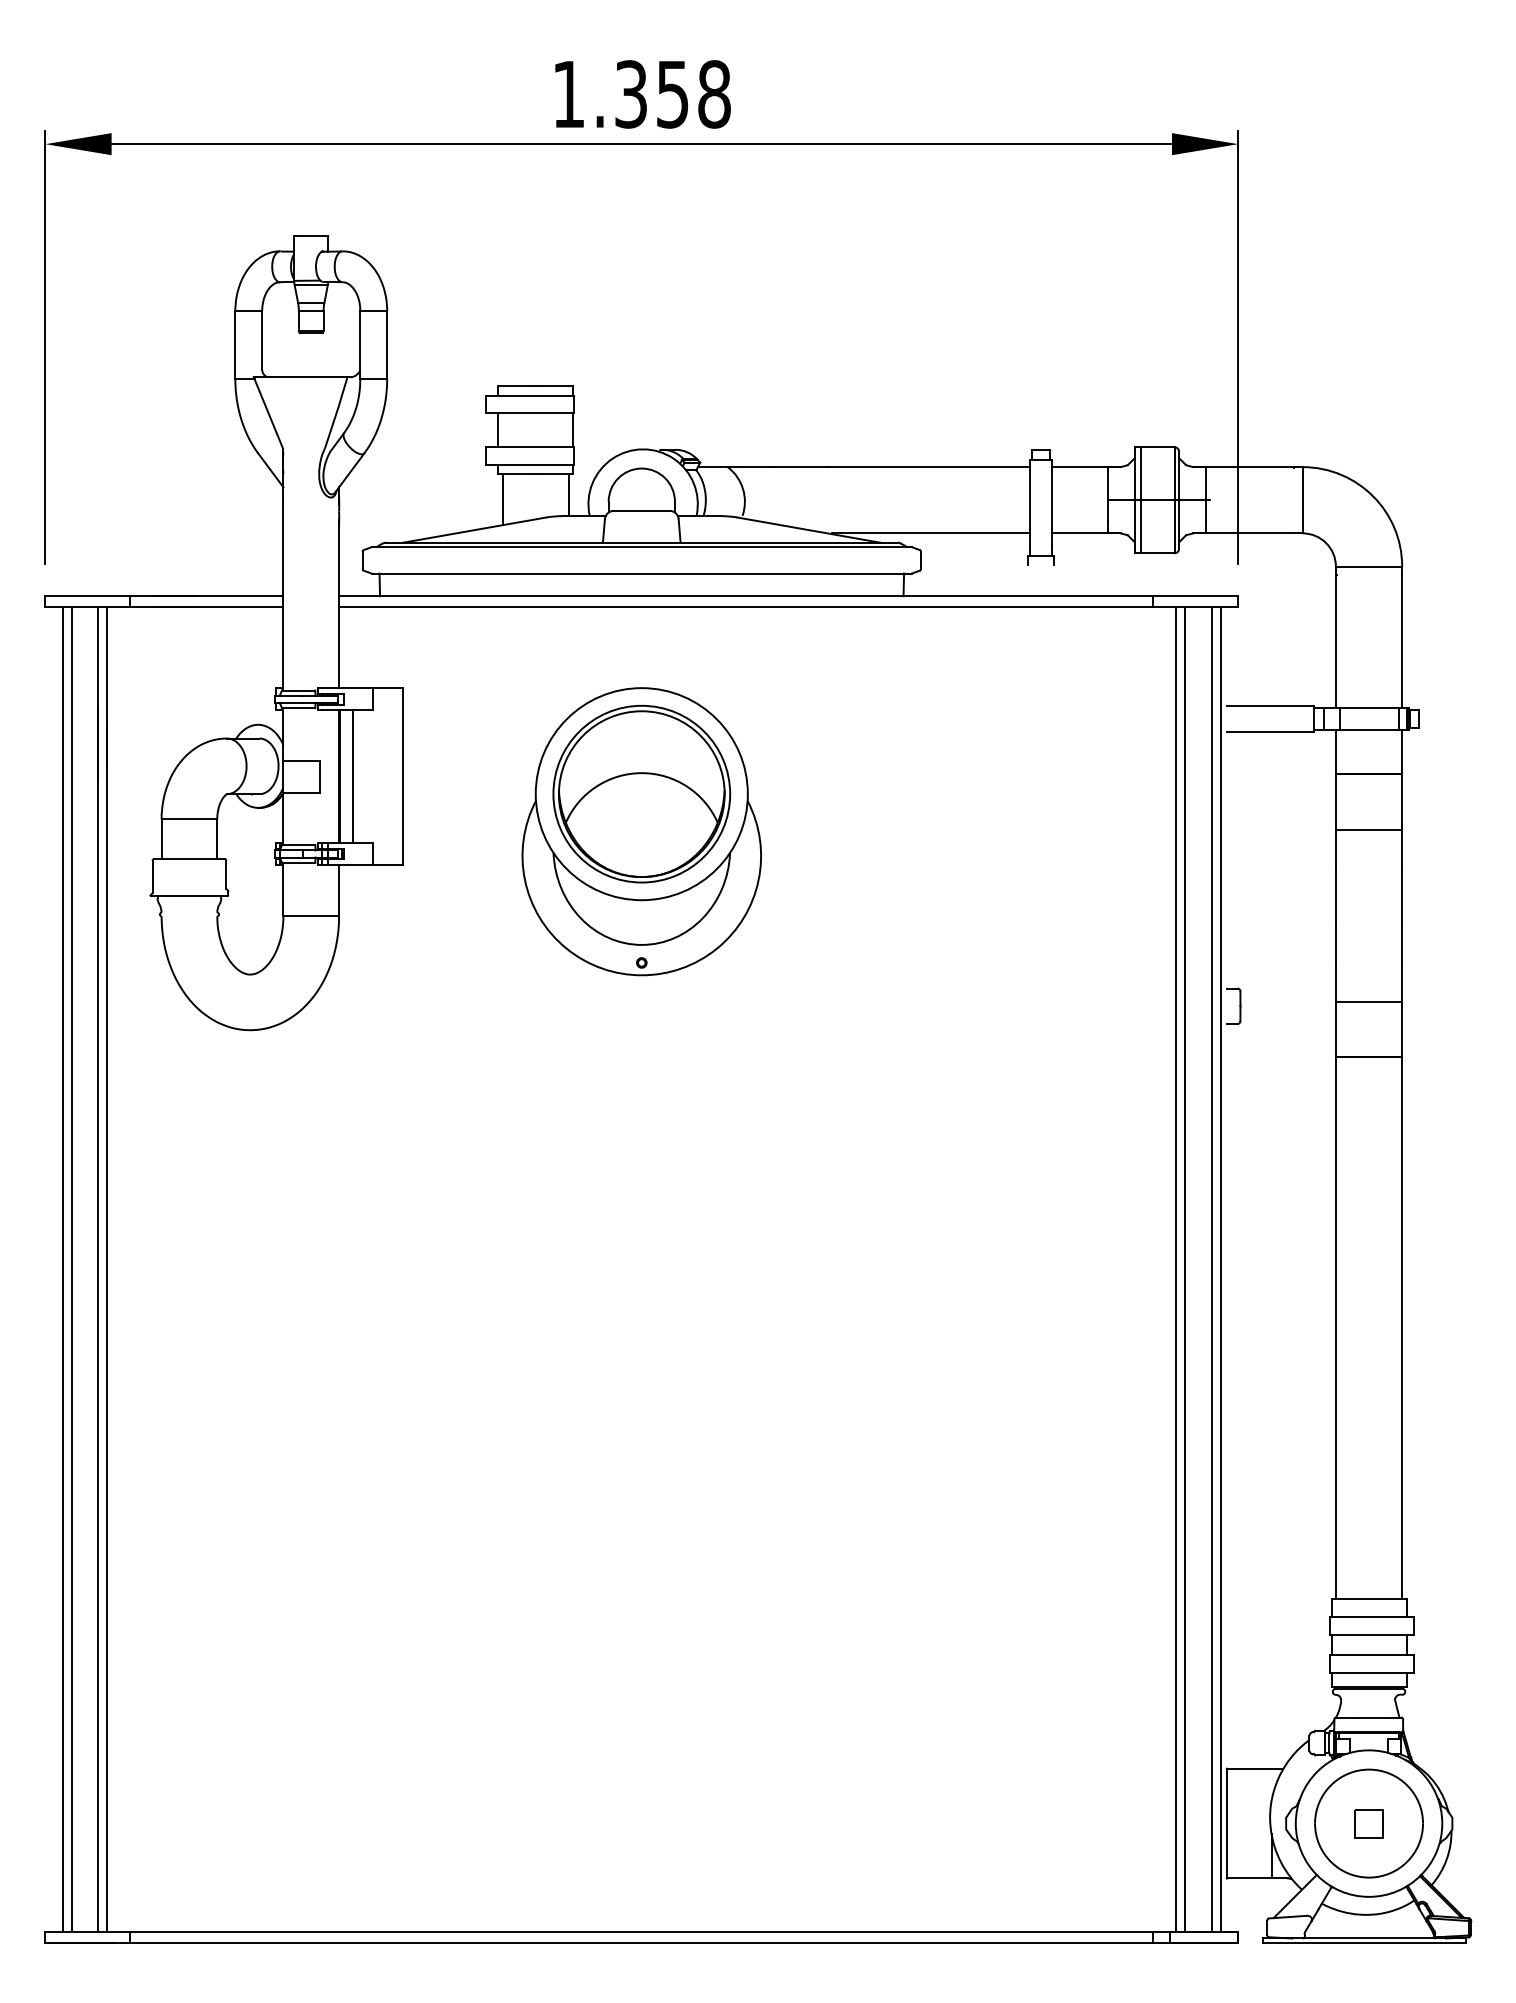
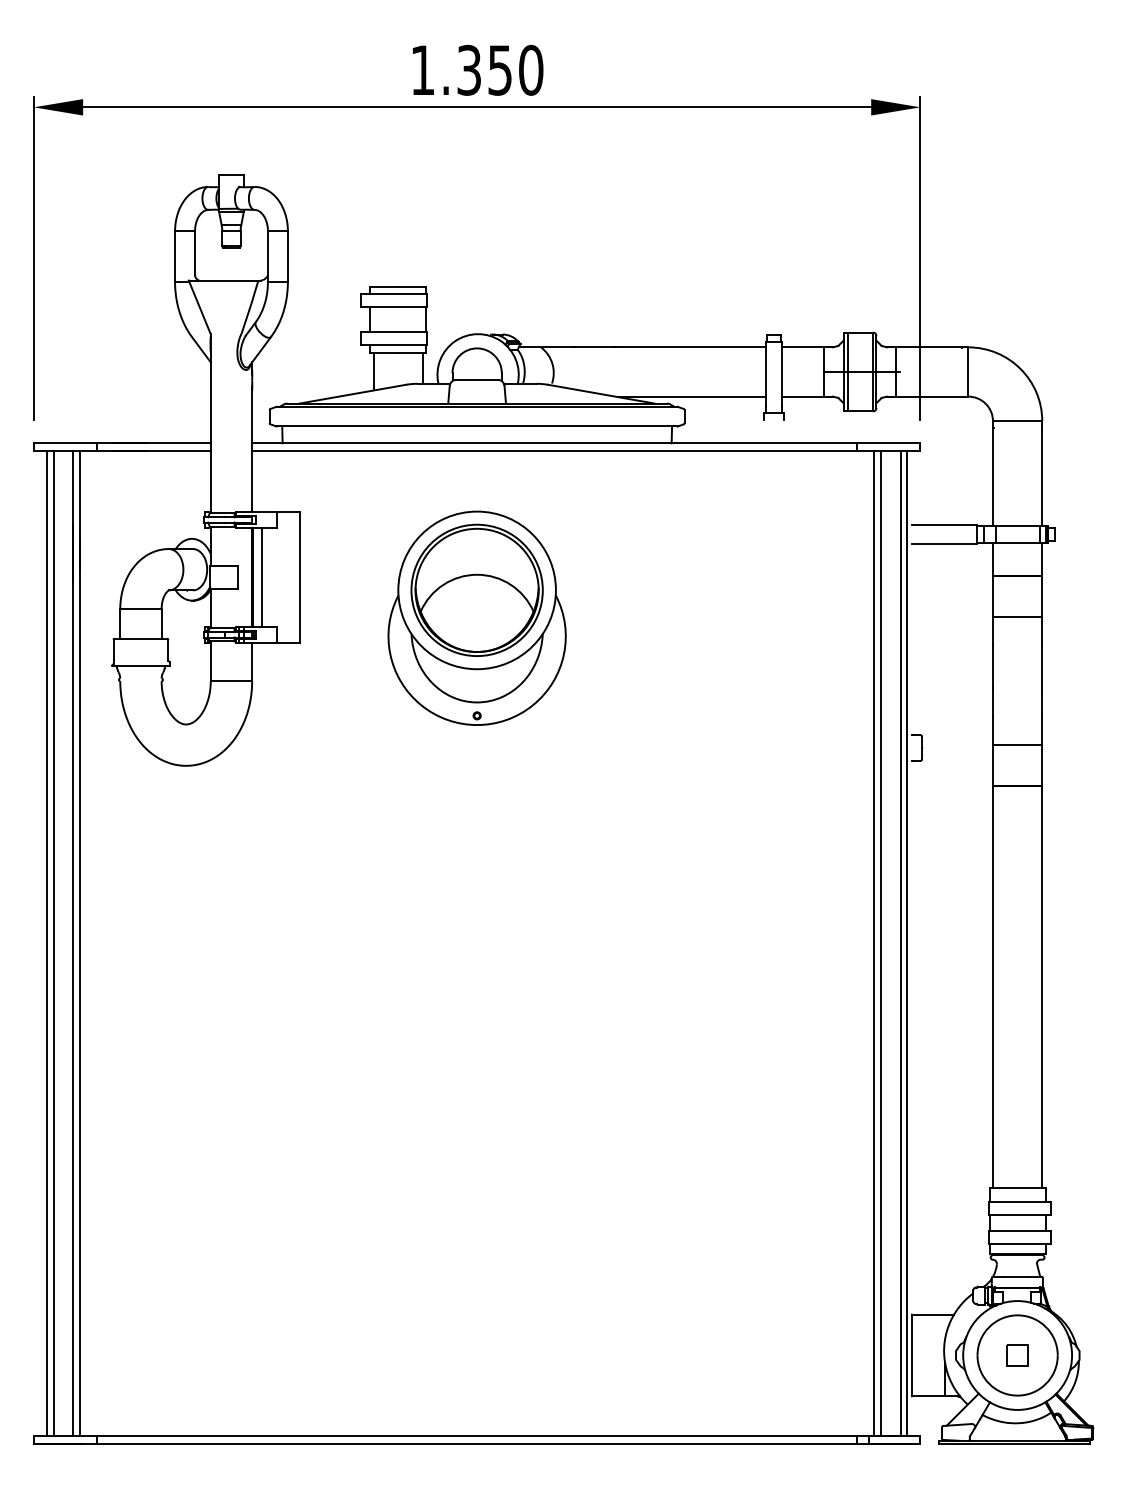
text: (714, 94) -> (531, 70), 1.358 -> 1.350

